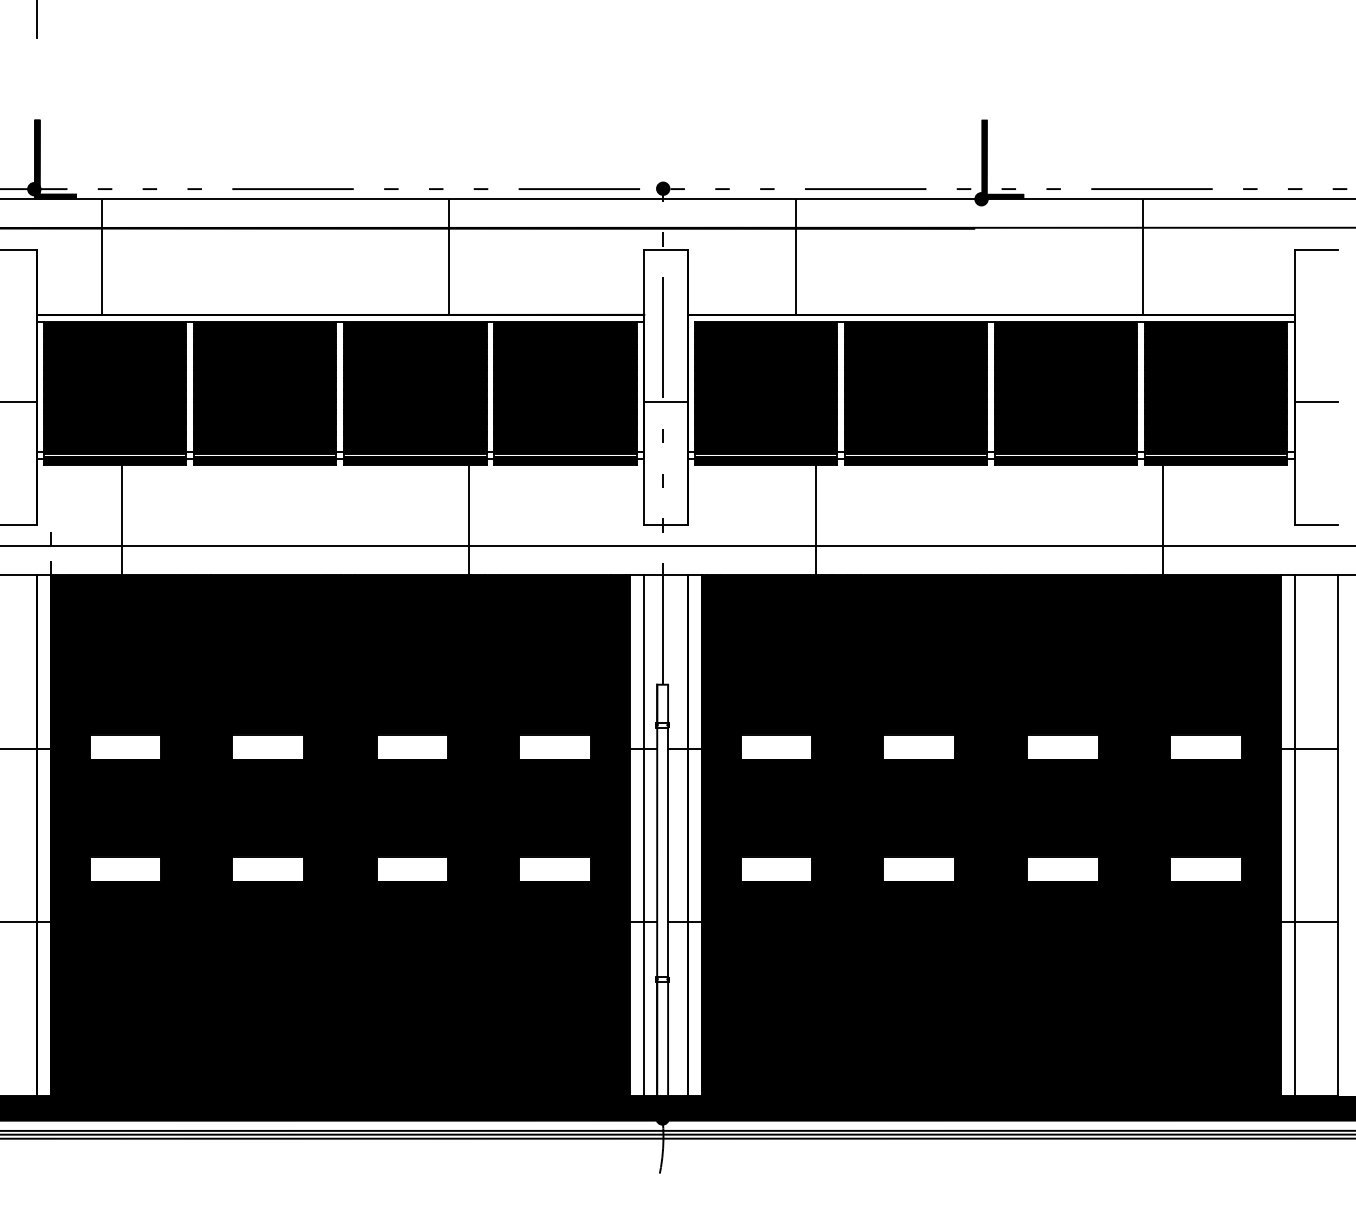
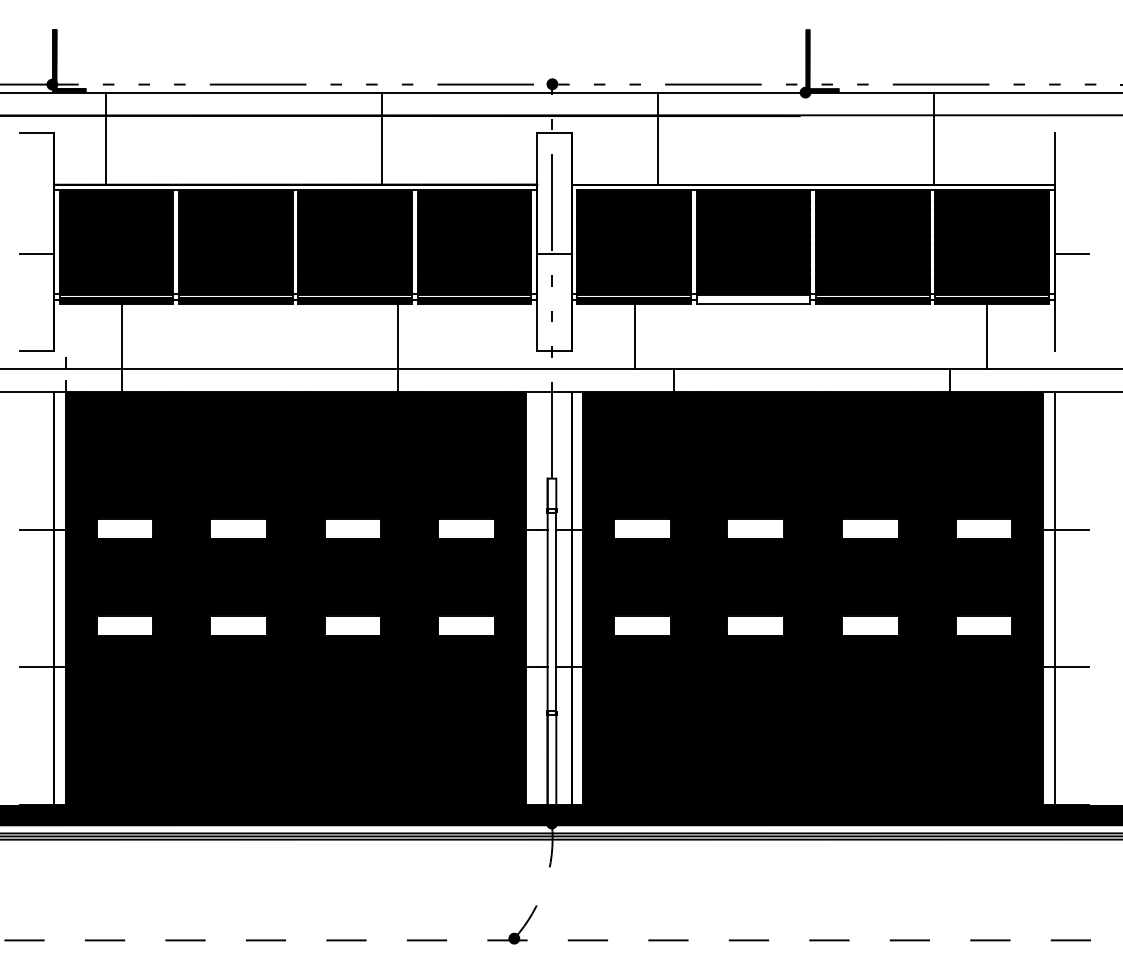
line: (1315, 250) -> (1071, 133), removed
fill: (916, 460) -> (753, 300), removed
line: (816, 504) -> (635, 335), moved
line: (1163, 504) -> (987, 335), moved
line: (1315, 524) -> (1071, 351), removed
line: (644, 835) -> (537, 598), removed
line: (1338, 835) -> (1089, 598), removed

